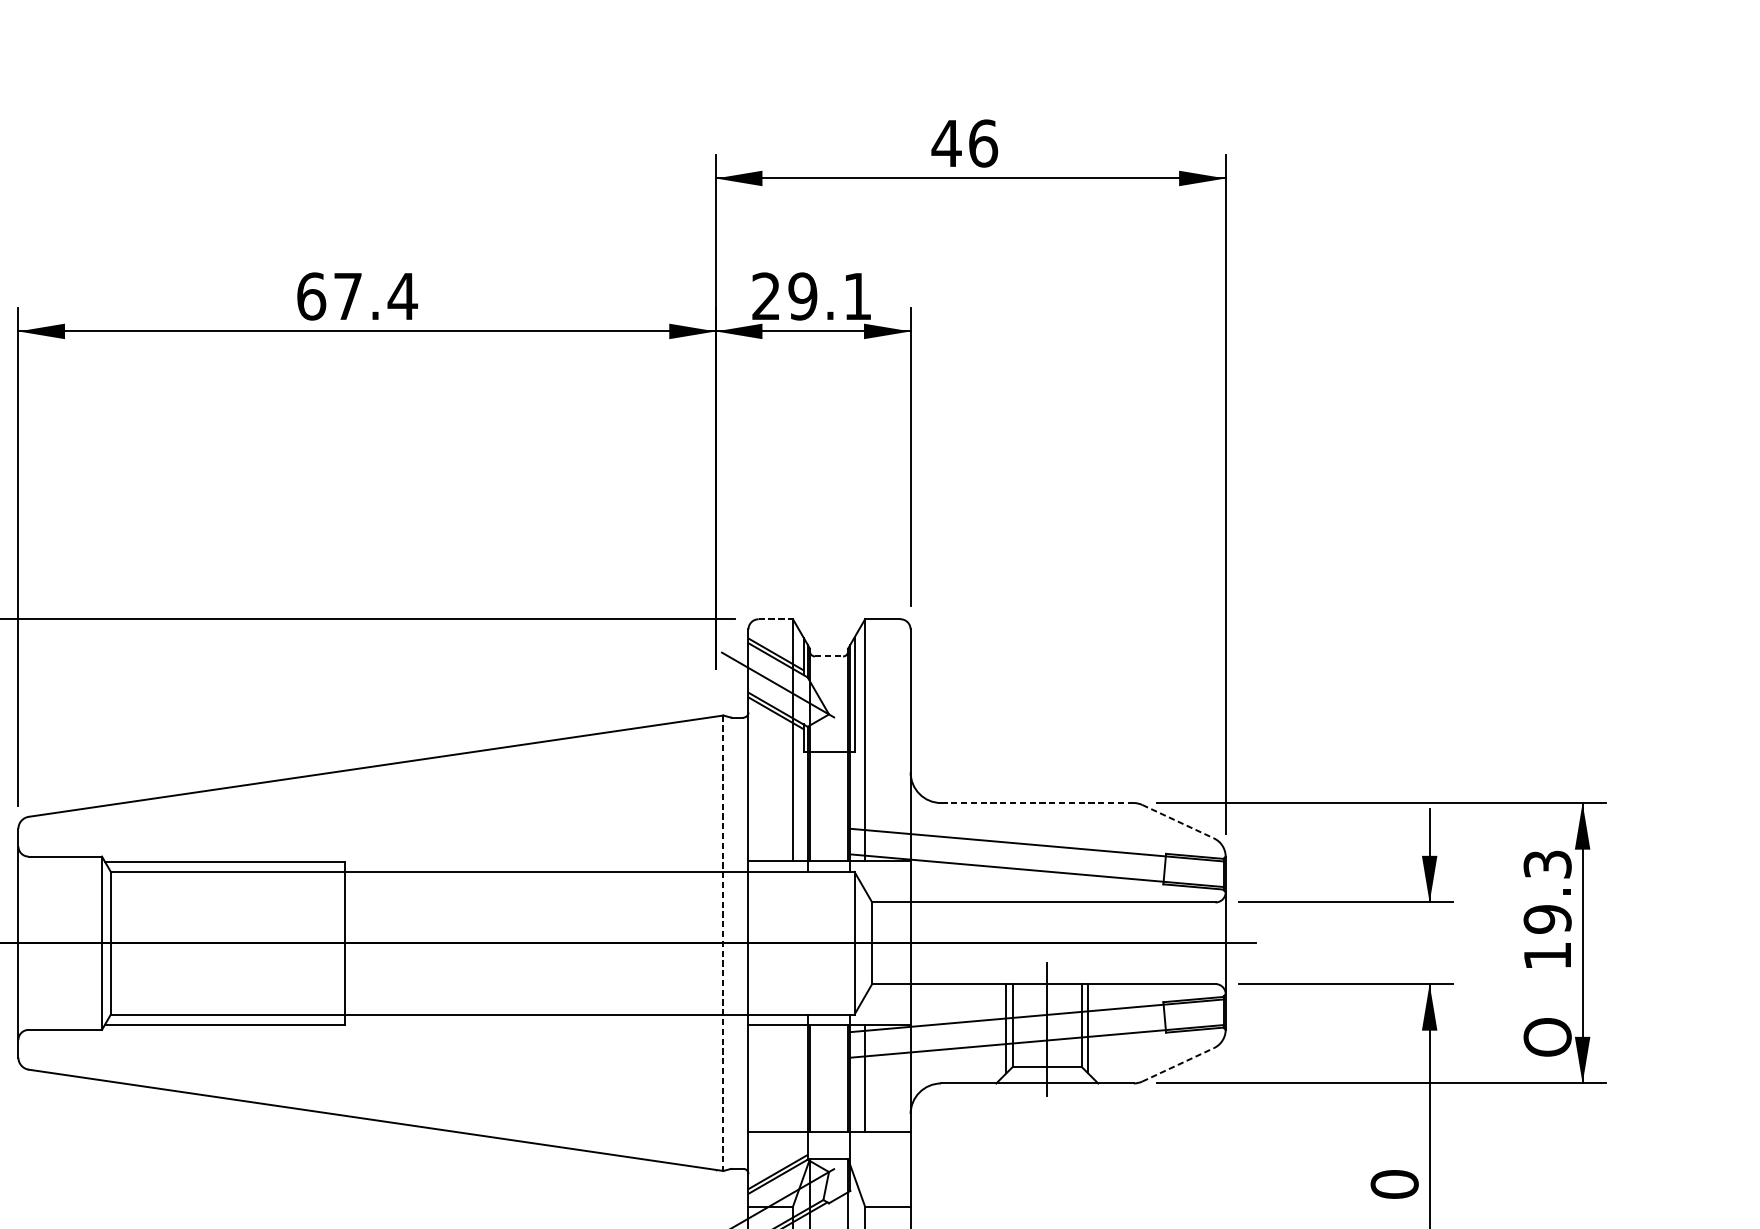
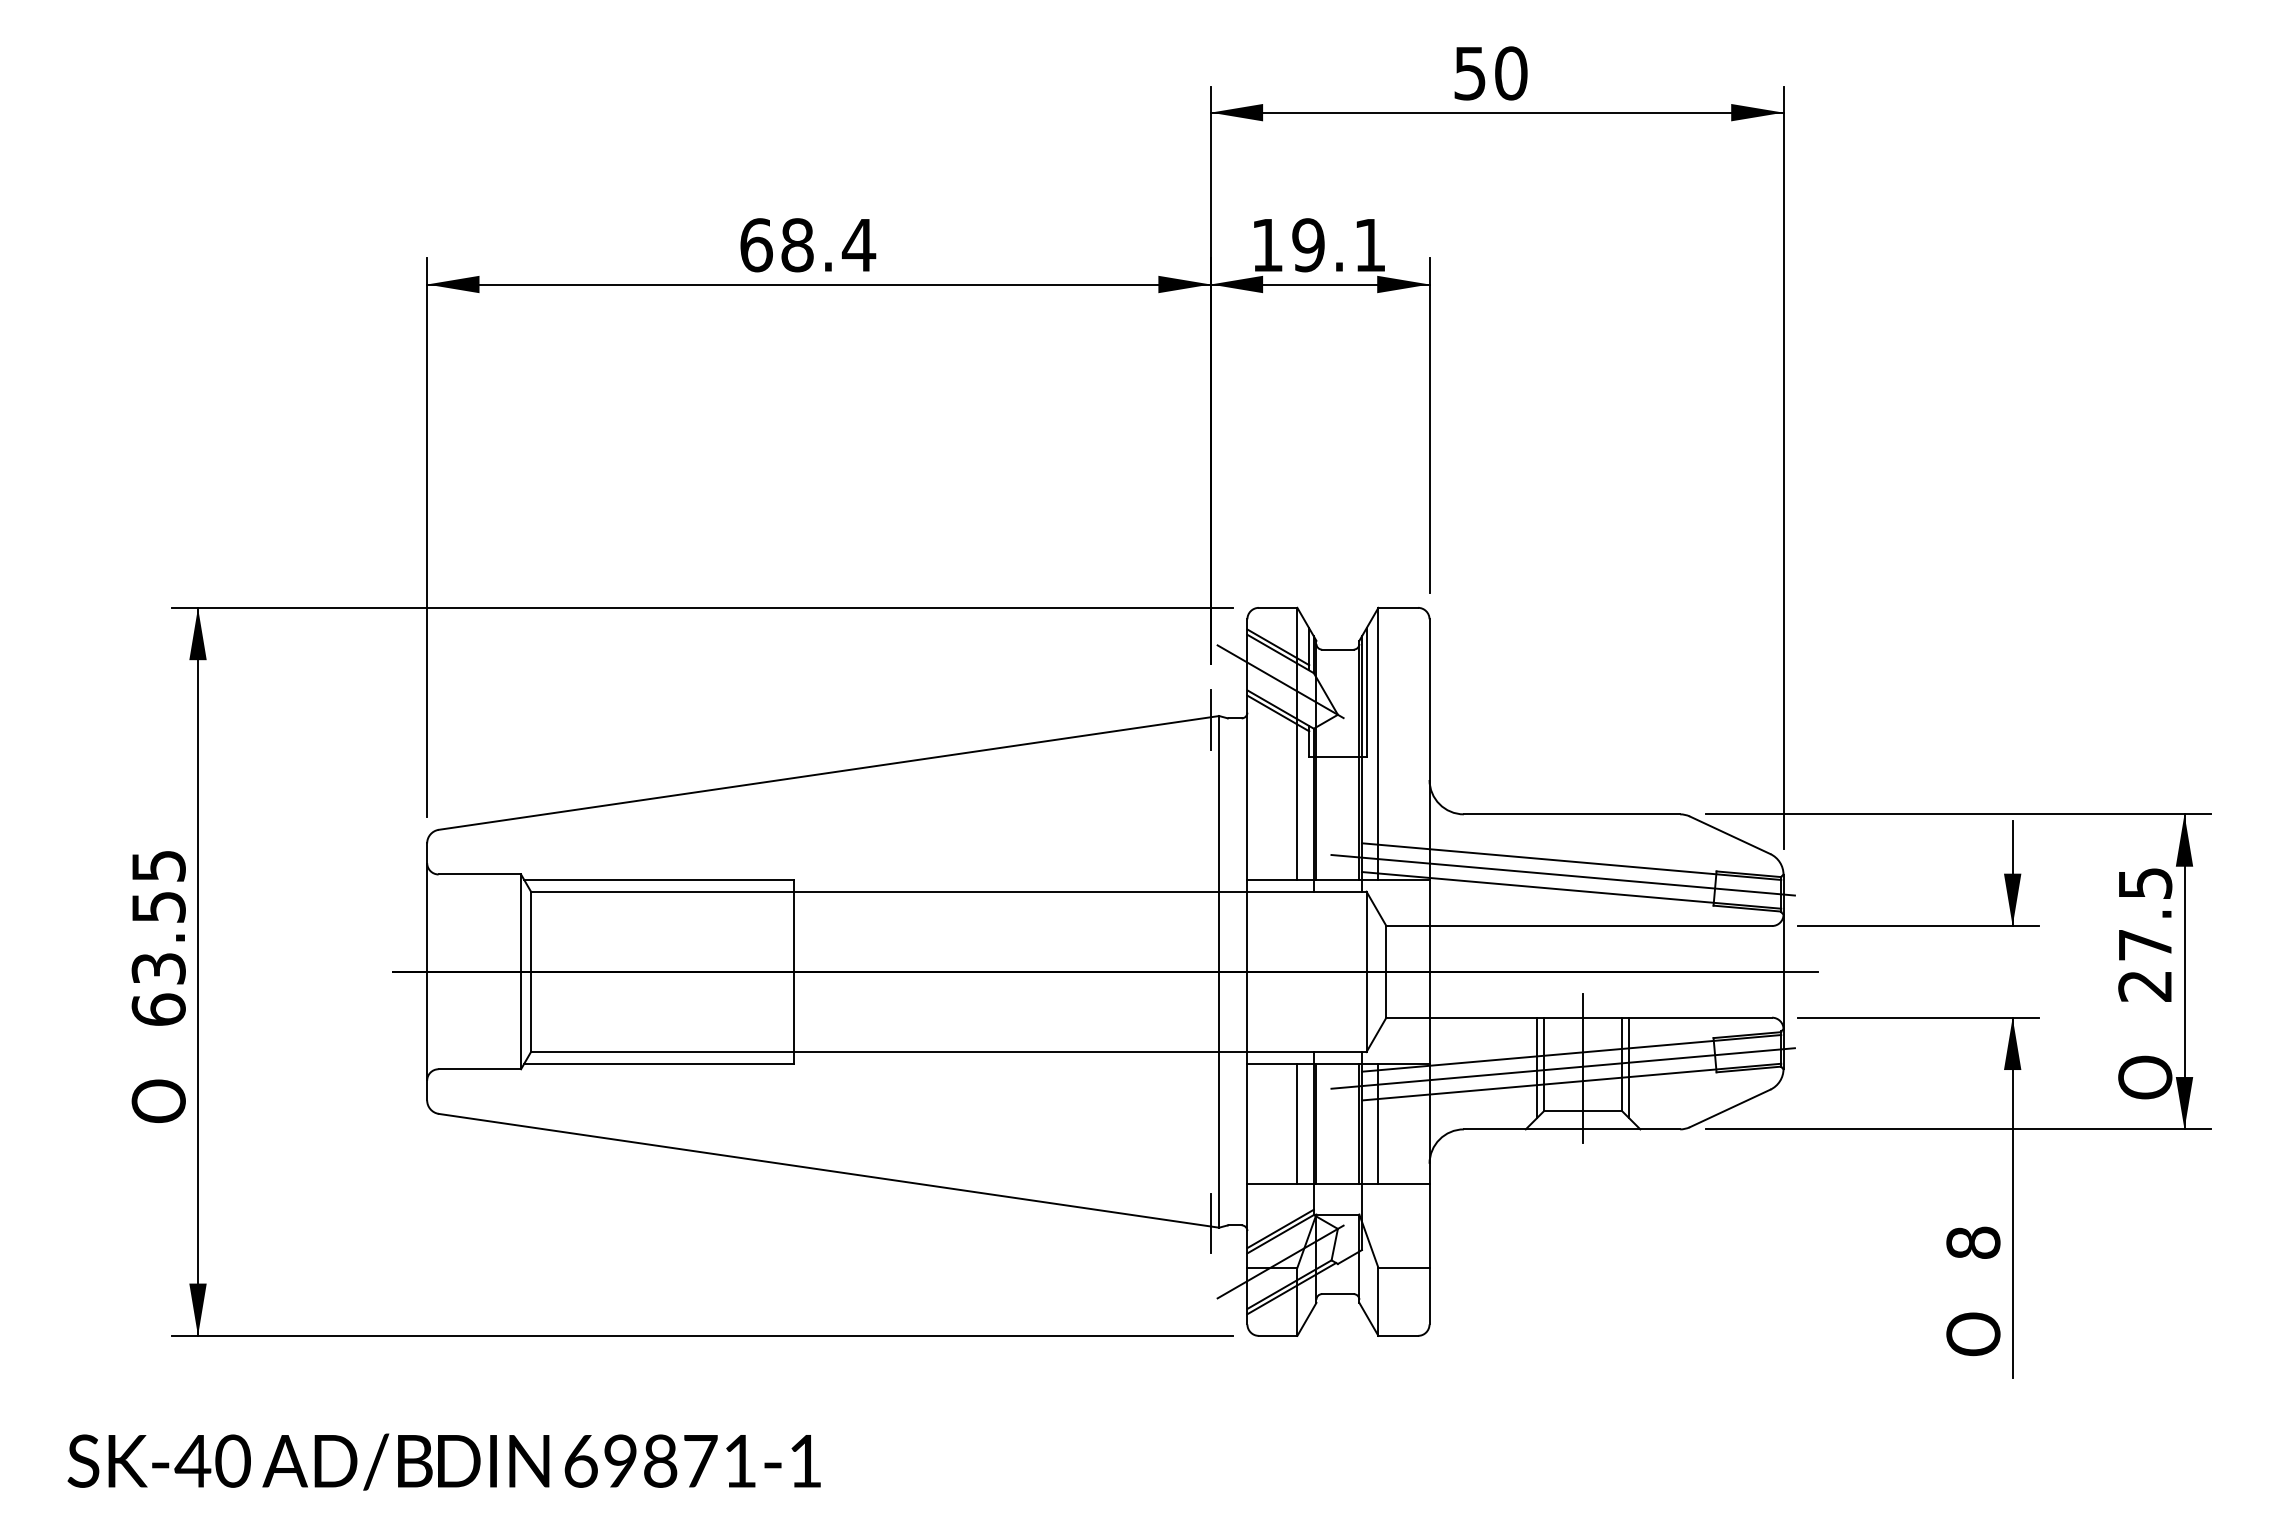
text: (963, 143) -> (1489, 73), 46 -> 50
text: (765, 295) -> (1266, 244), 29.1 -> 19.1
text: (348, 296) -> (797, 245), 67.4 -> 68.4
line: (776, 618) -> (1278, 607), dashed -> solid
line: (828, 656) -> (1337, 649), dashed -> solid
line: (715, 718) -> (1210, 719), added
line: (1036, 803) -> (1571, 814), dashed -> solid
line: (1178, 821) -> (1730, 835), dashed -> solid
line: (1028, 857) -> (1562, 875), added
text: (1547, 909) -> (2145, 934), 19.3 -> 27.5
line: (723, 942) -> (1219, 971), dashed -> solid
line: (1028, 1029) -> (1562, 1068), added
line: (1178, 1064) -> (1730, 1108), dashed -> solid
line: (793, 1078) -> (1297, 1123), added
line: (715, 1167) -> (1210, 1223), added
text: (1394, 1184) -> (1973, 1242), 0 -> 8

